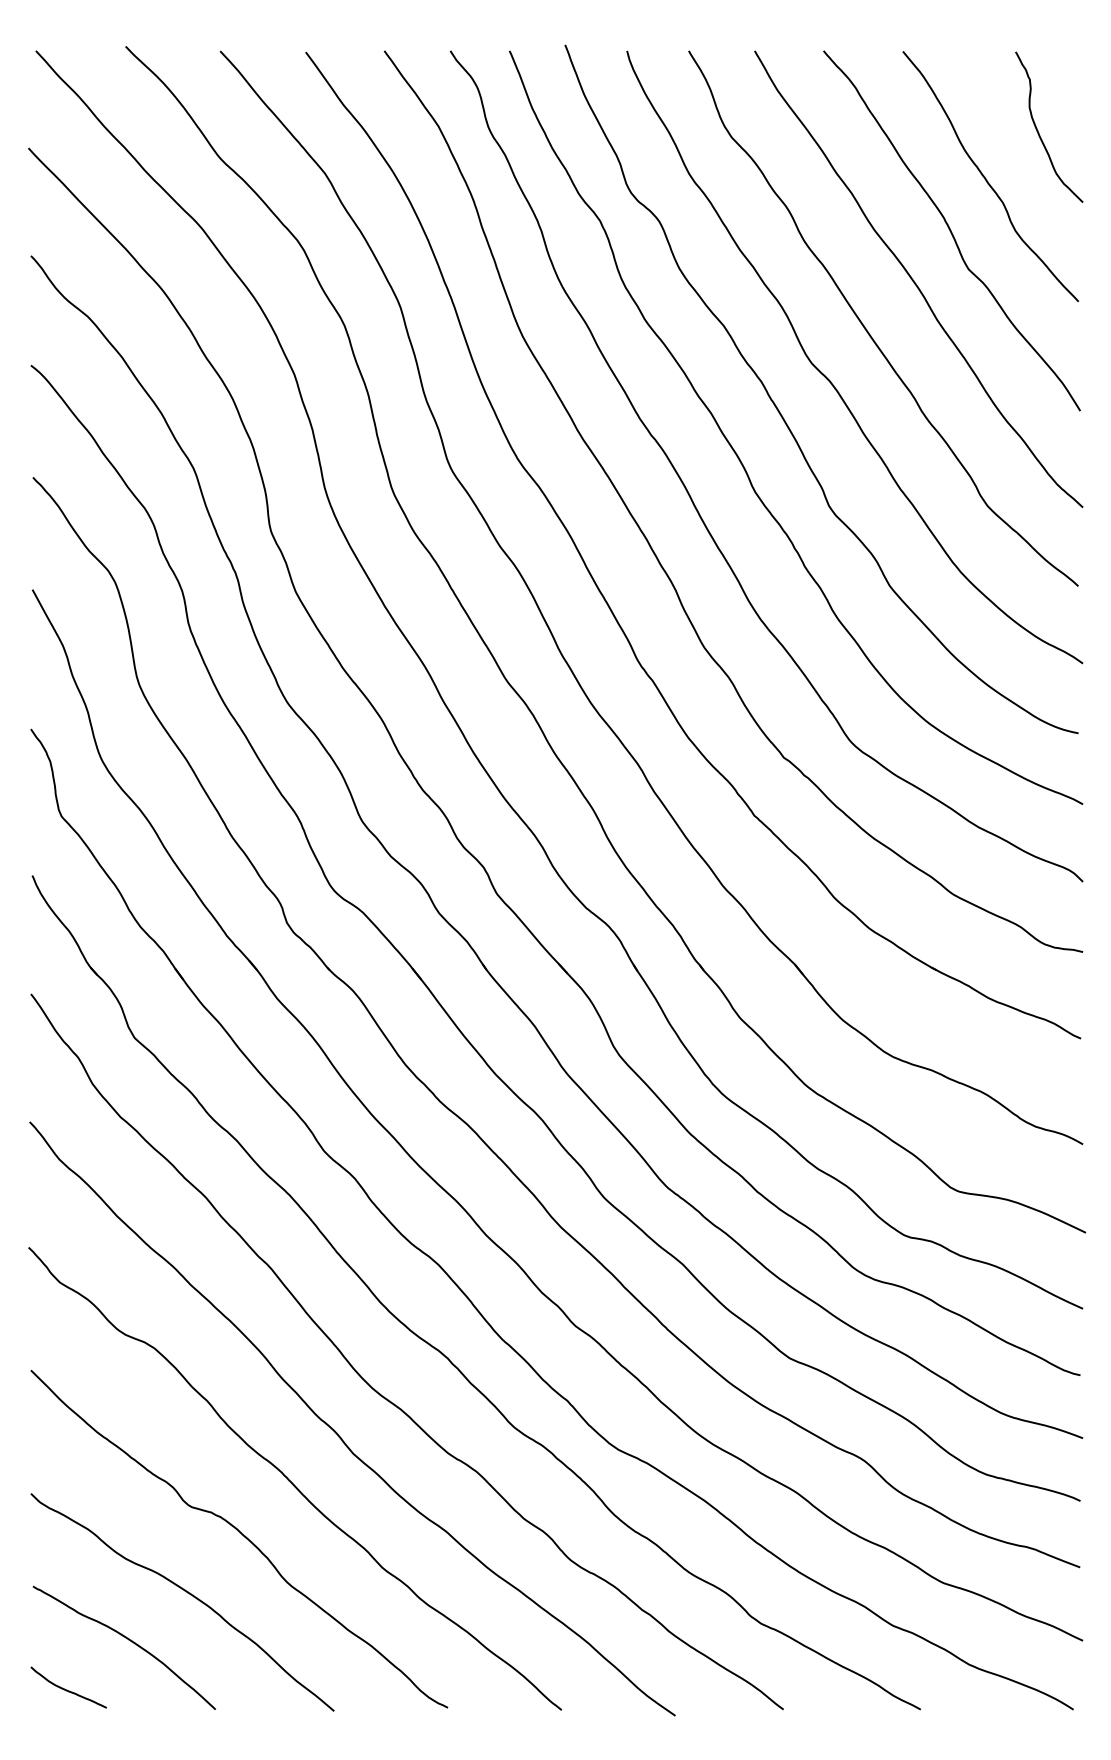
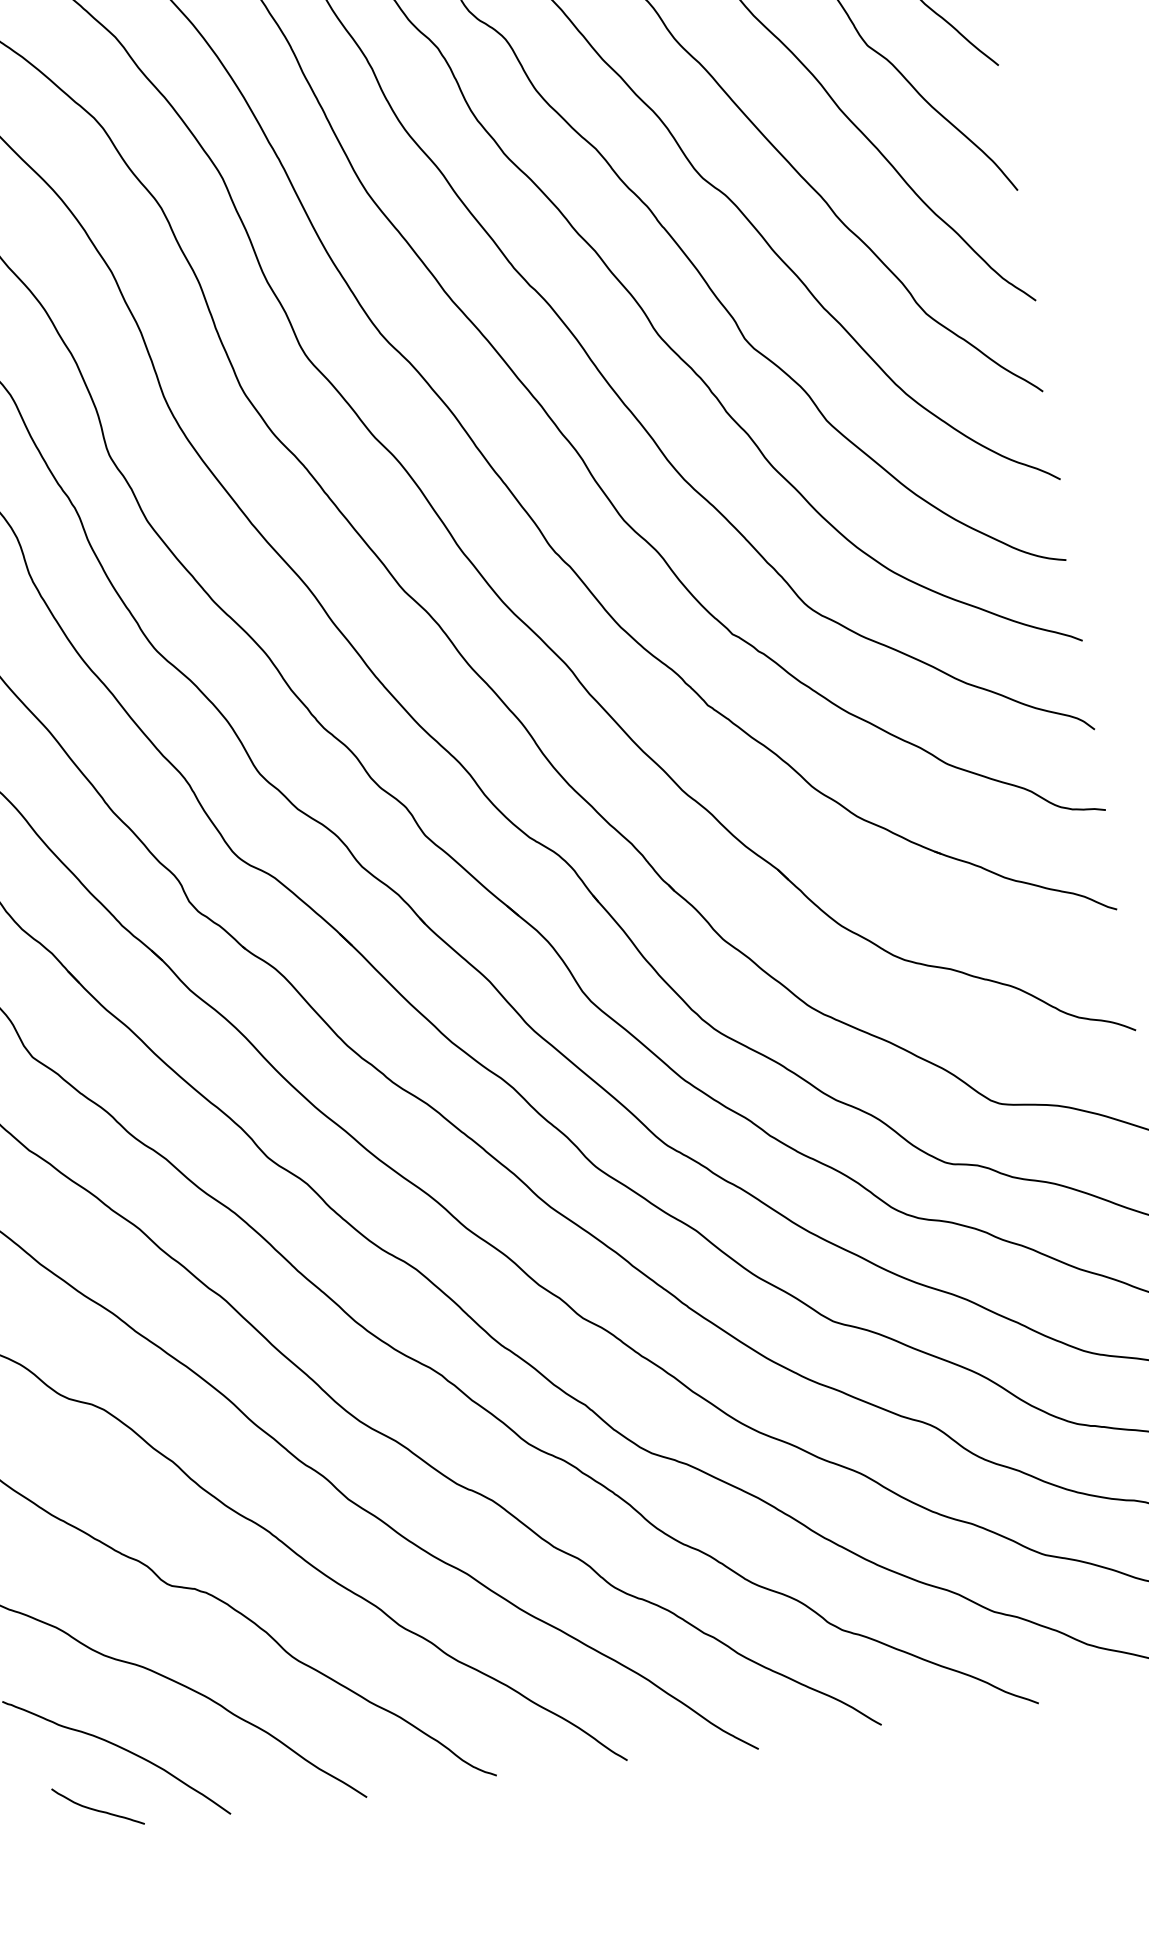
curve: (67, 1689) -> (96, 1809), moved

